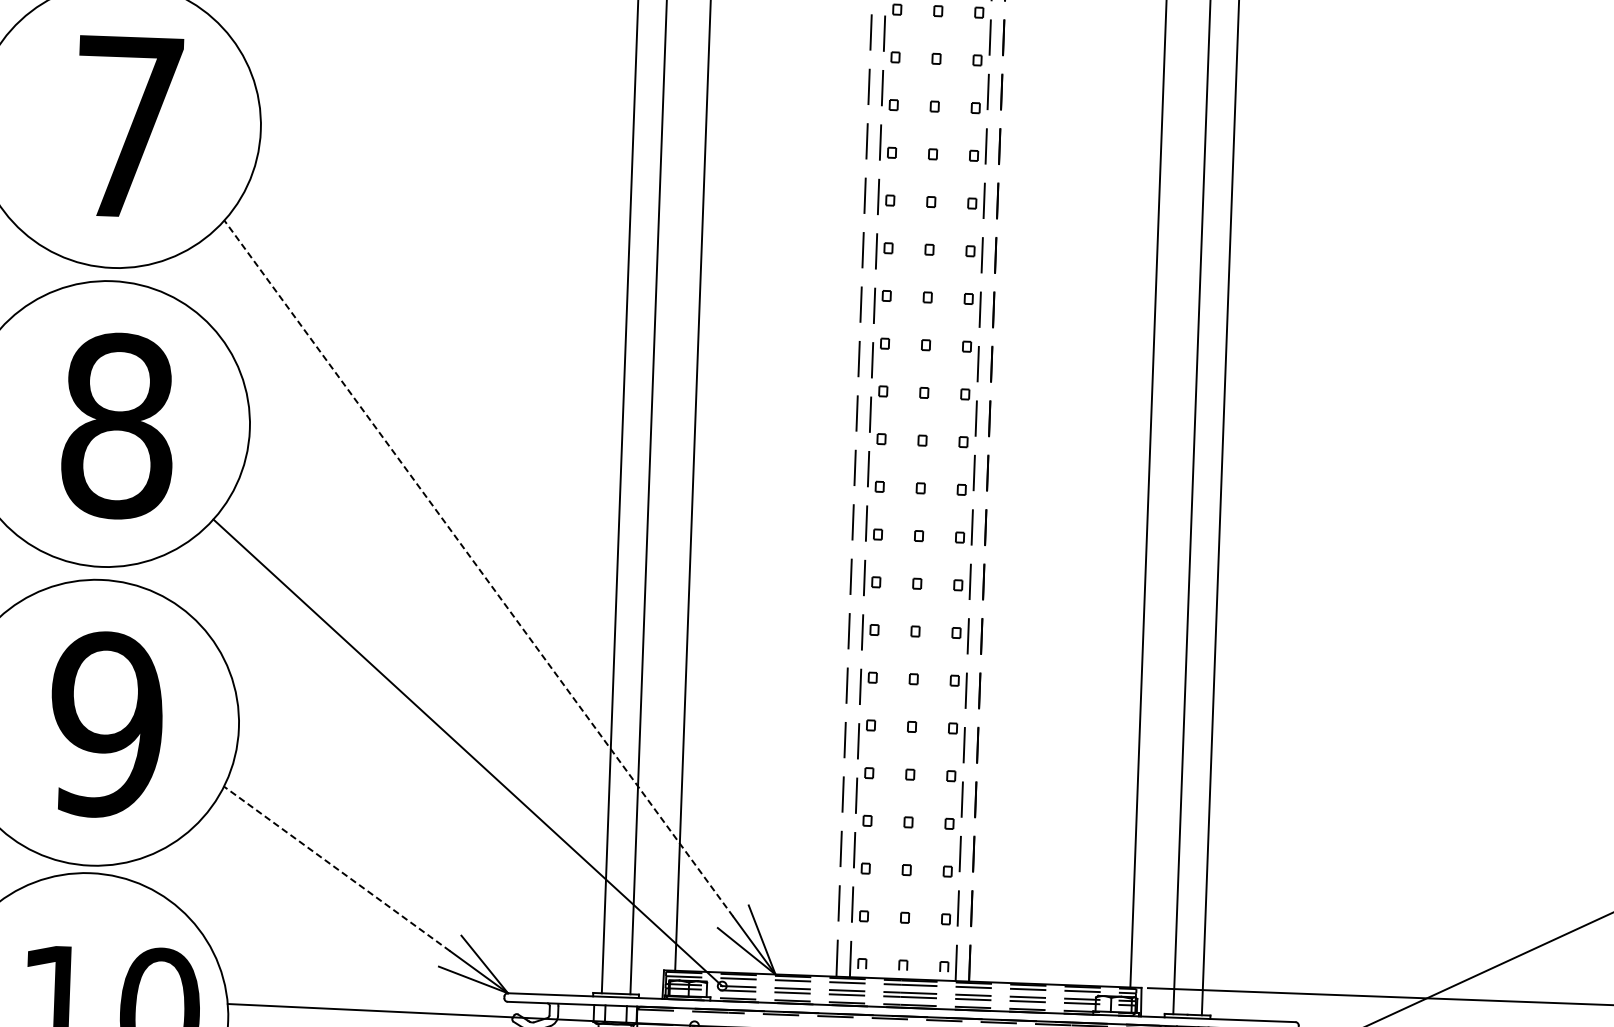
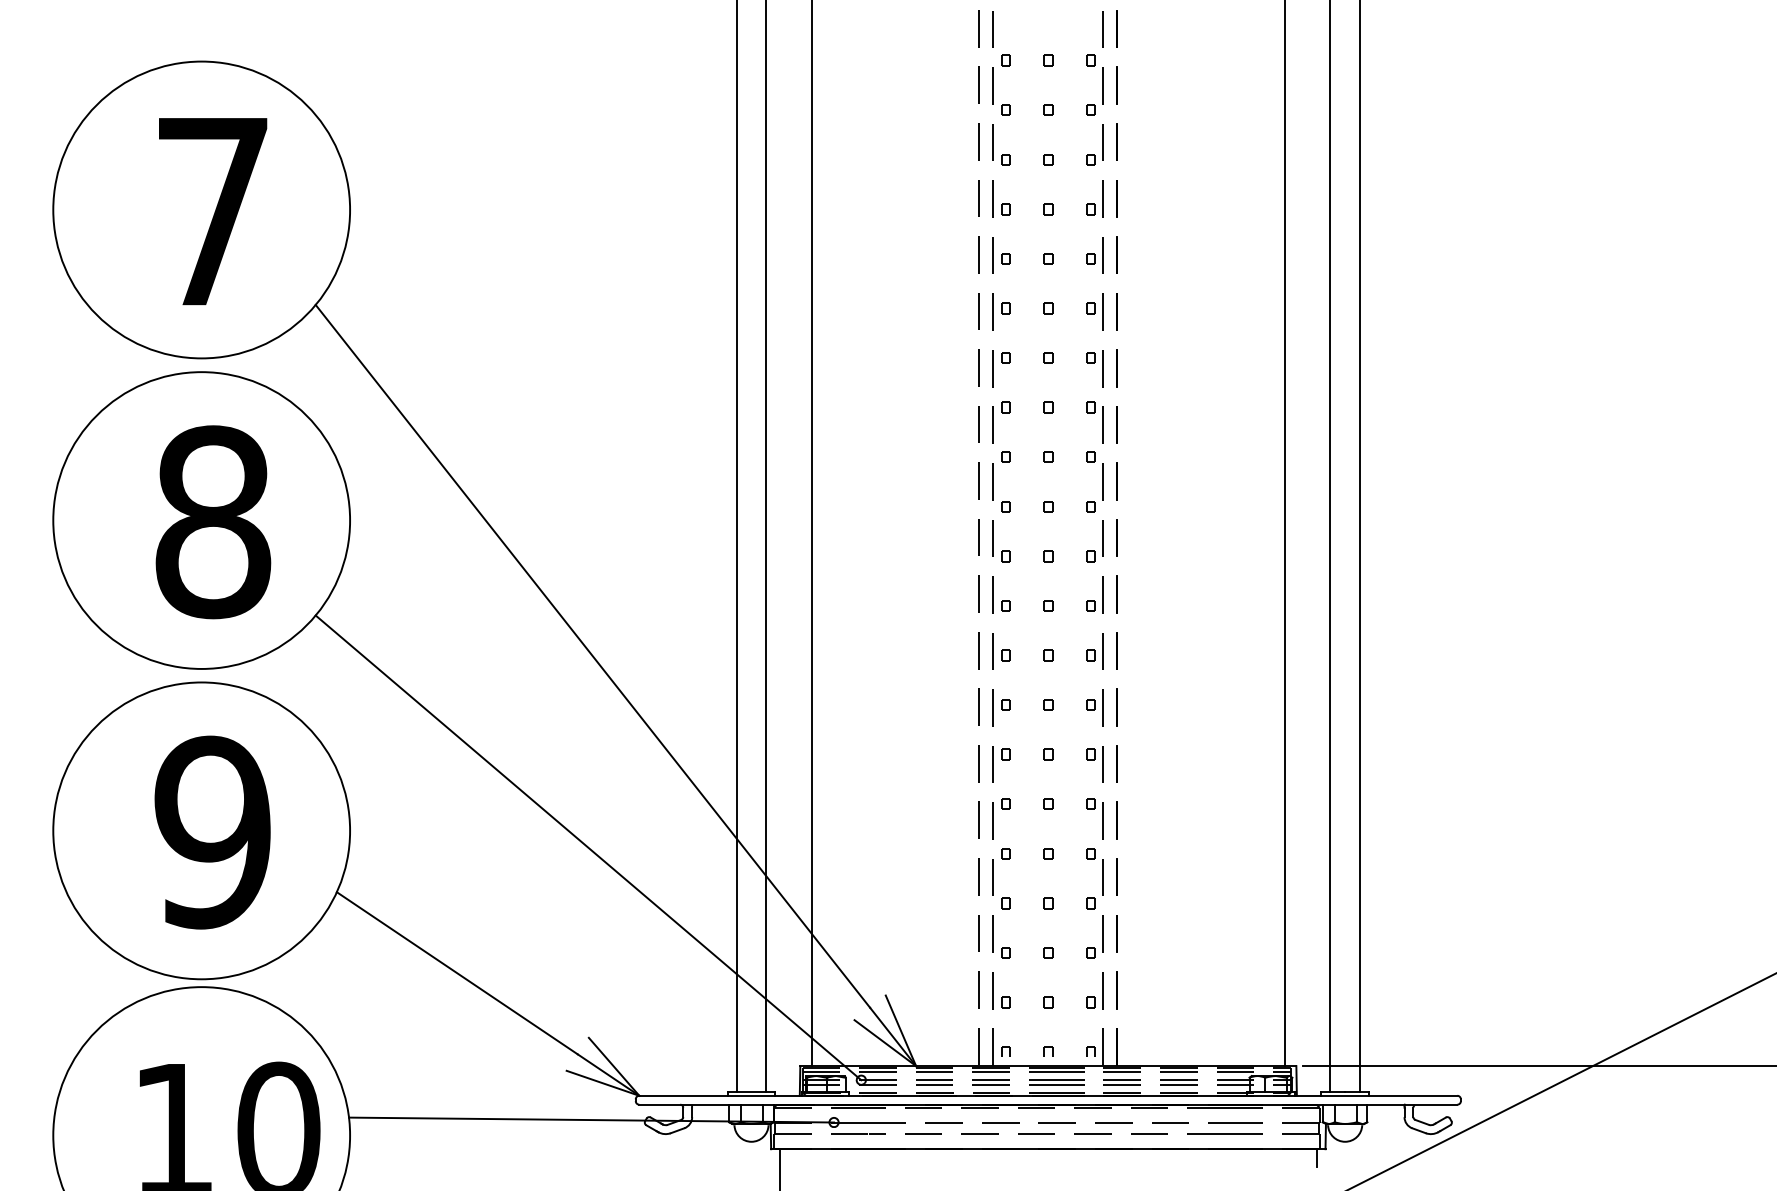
line: (478, 568) -> (592, 656), dashed -> solid
line: (336, 869) -> (456, 973), dashed -> solid

